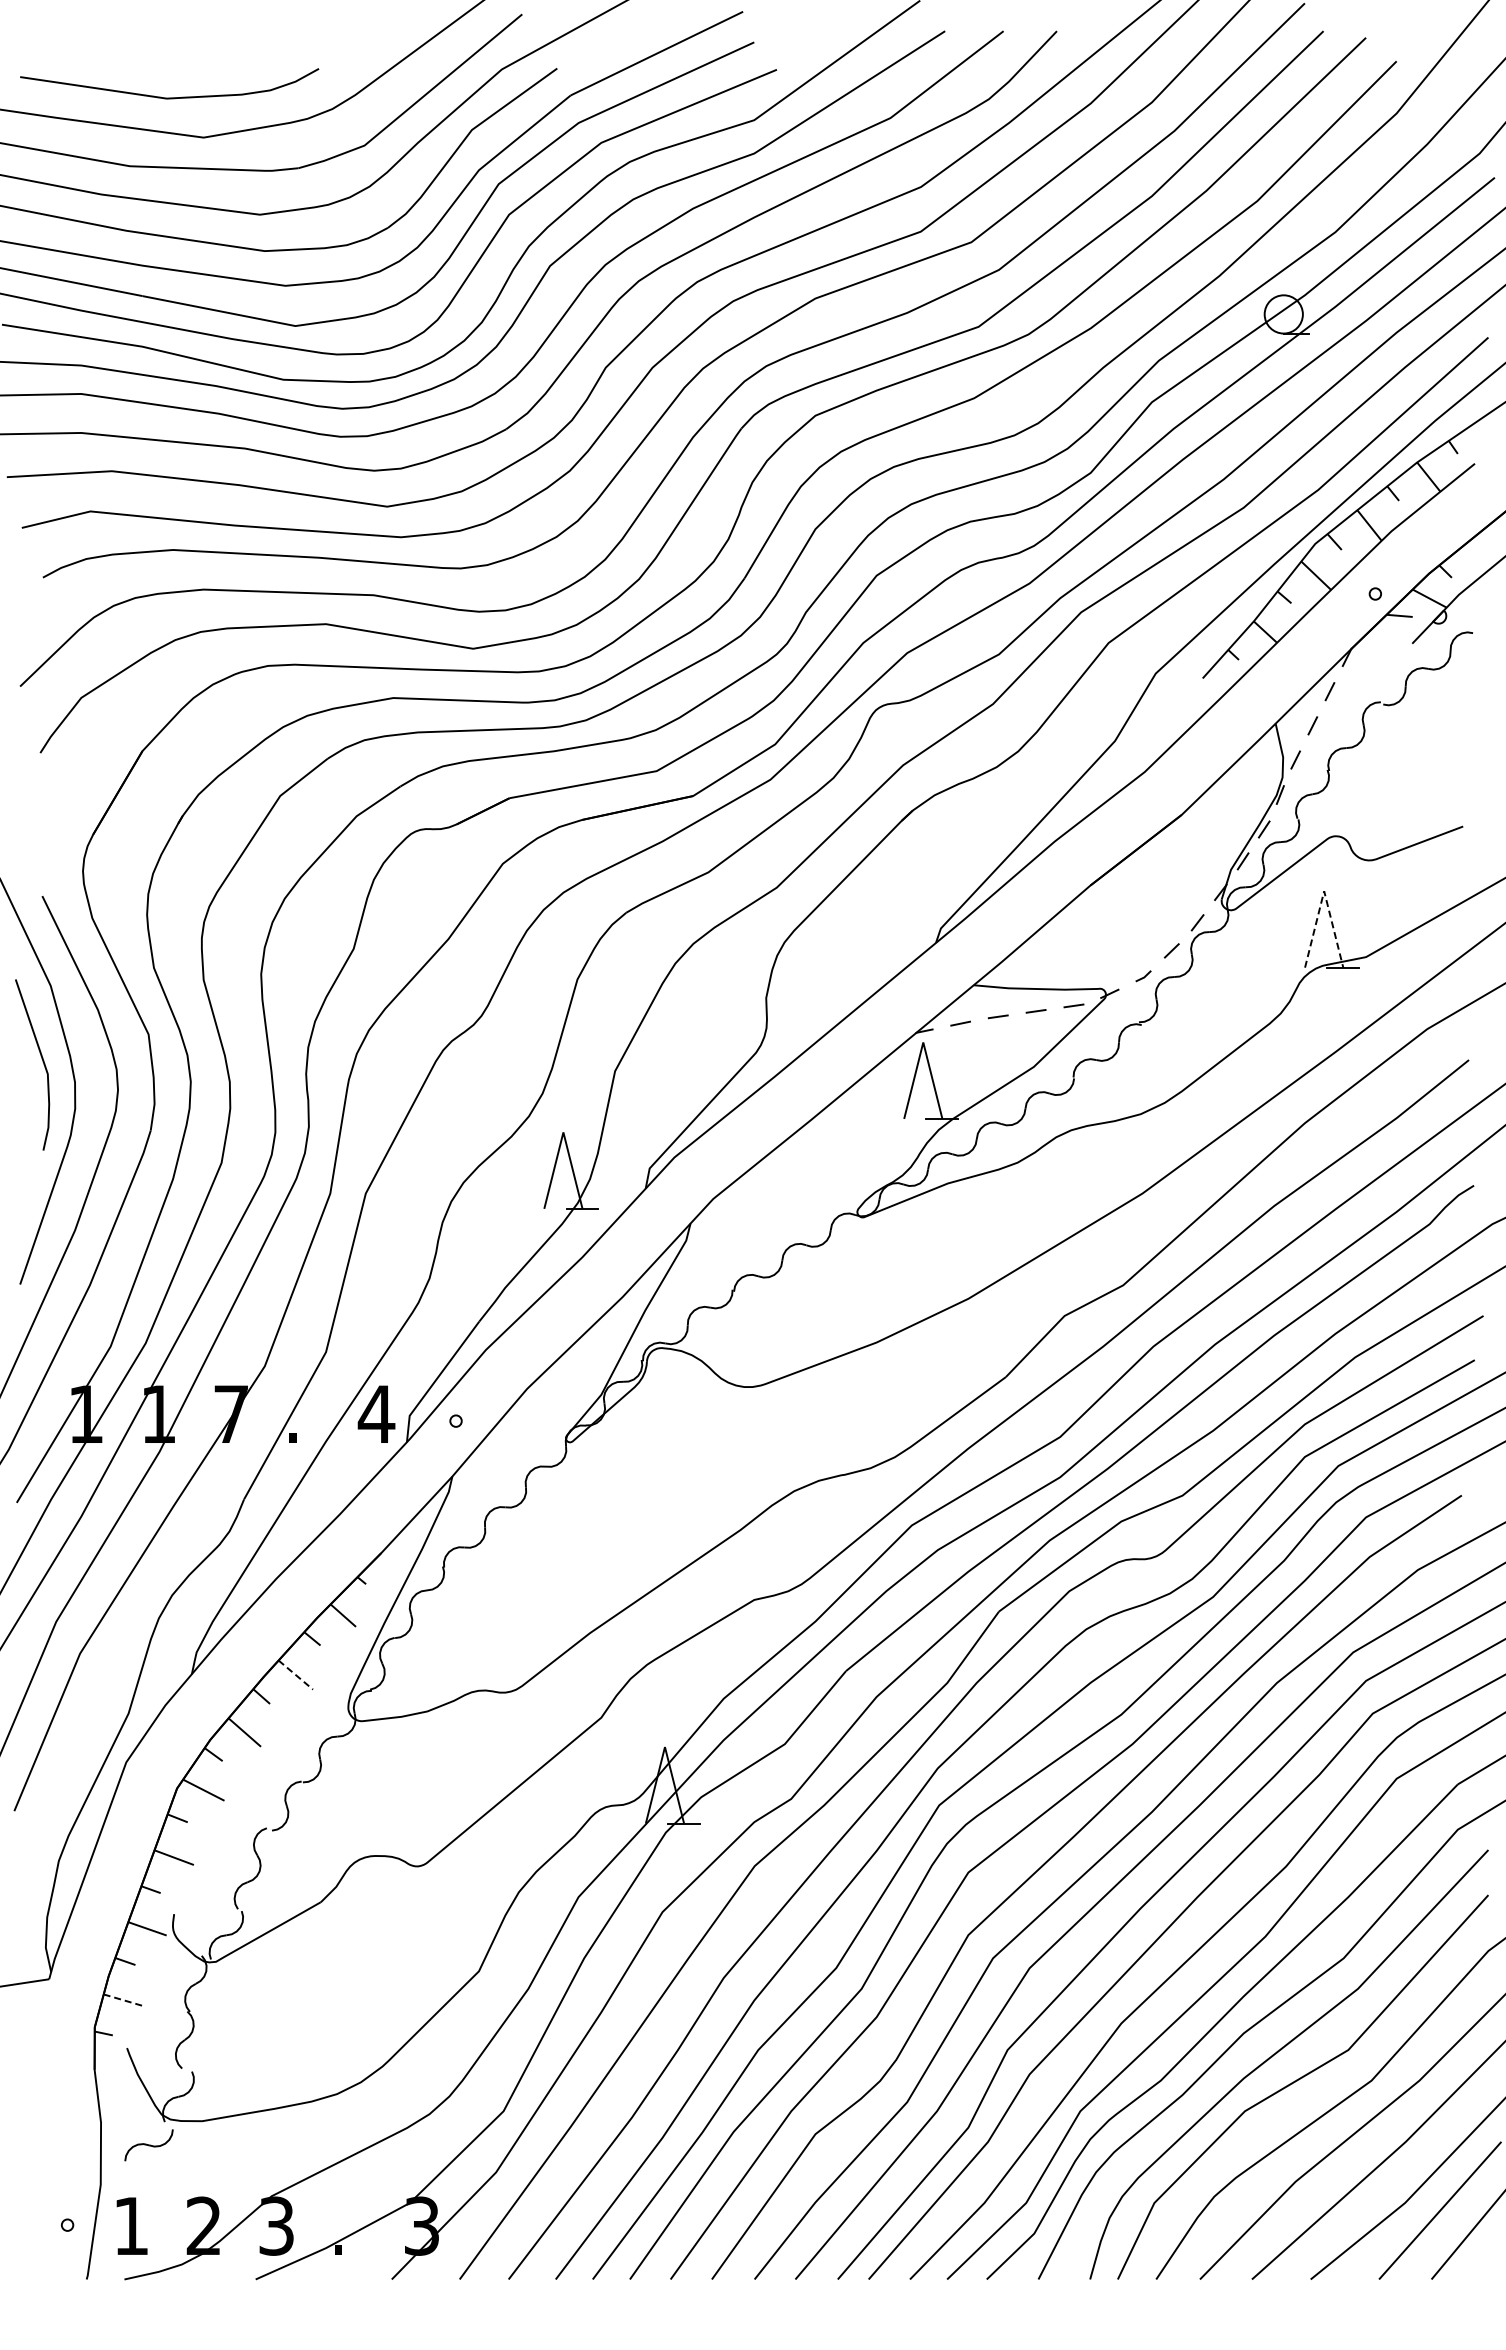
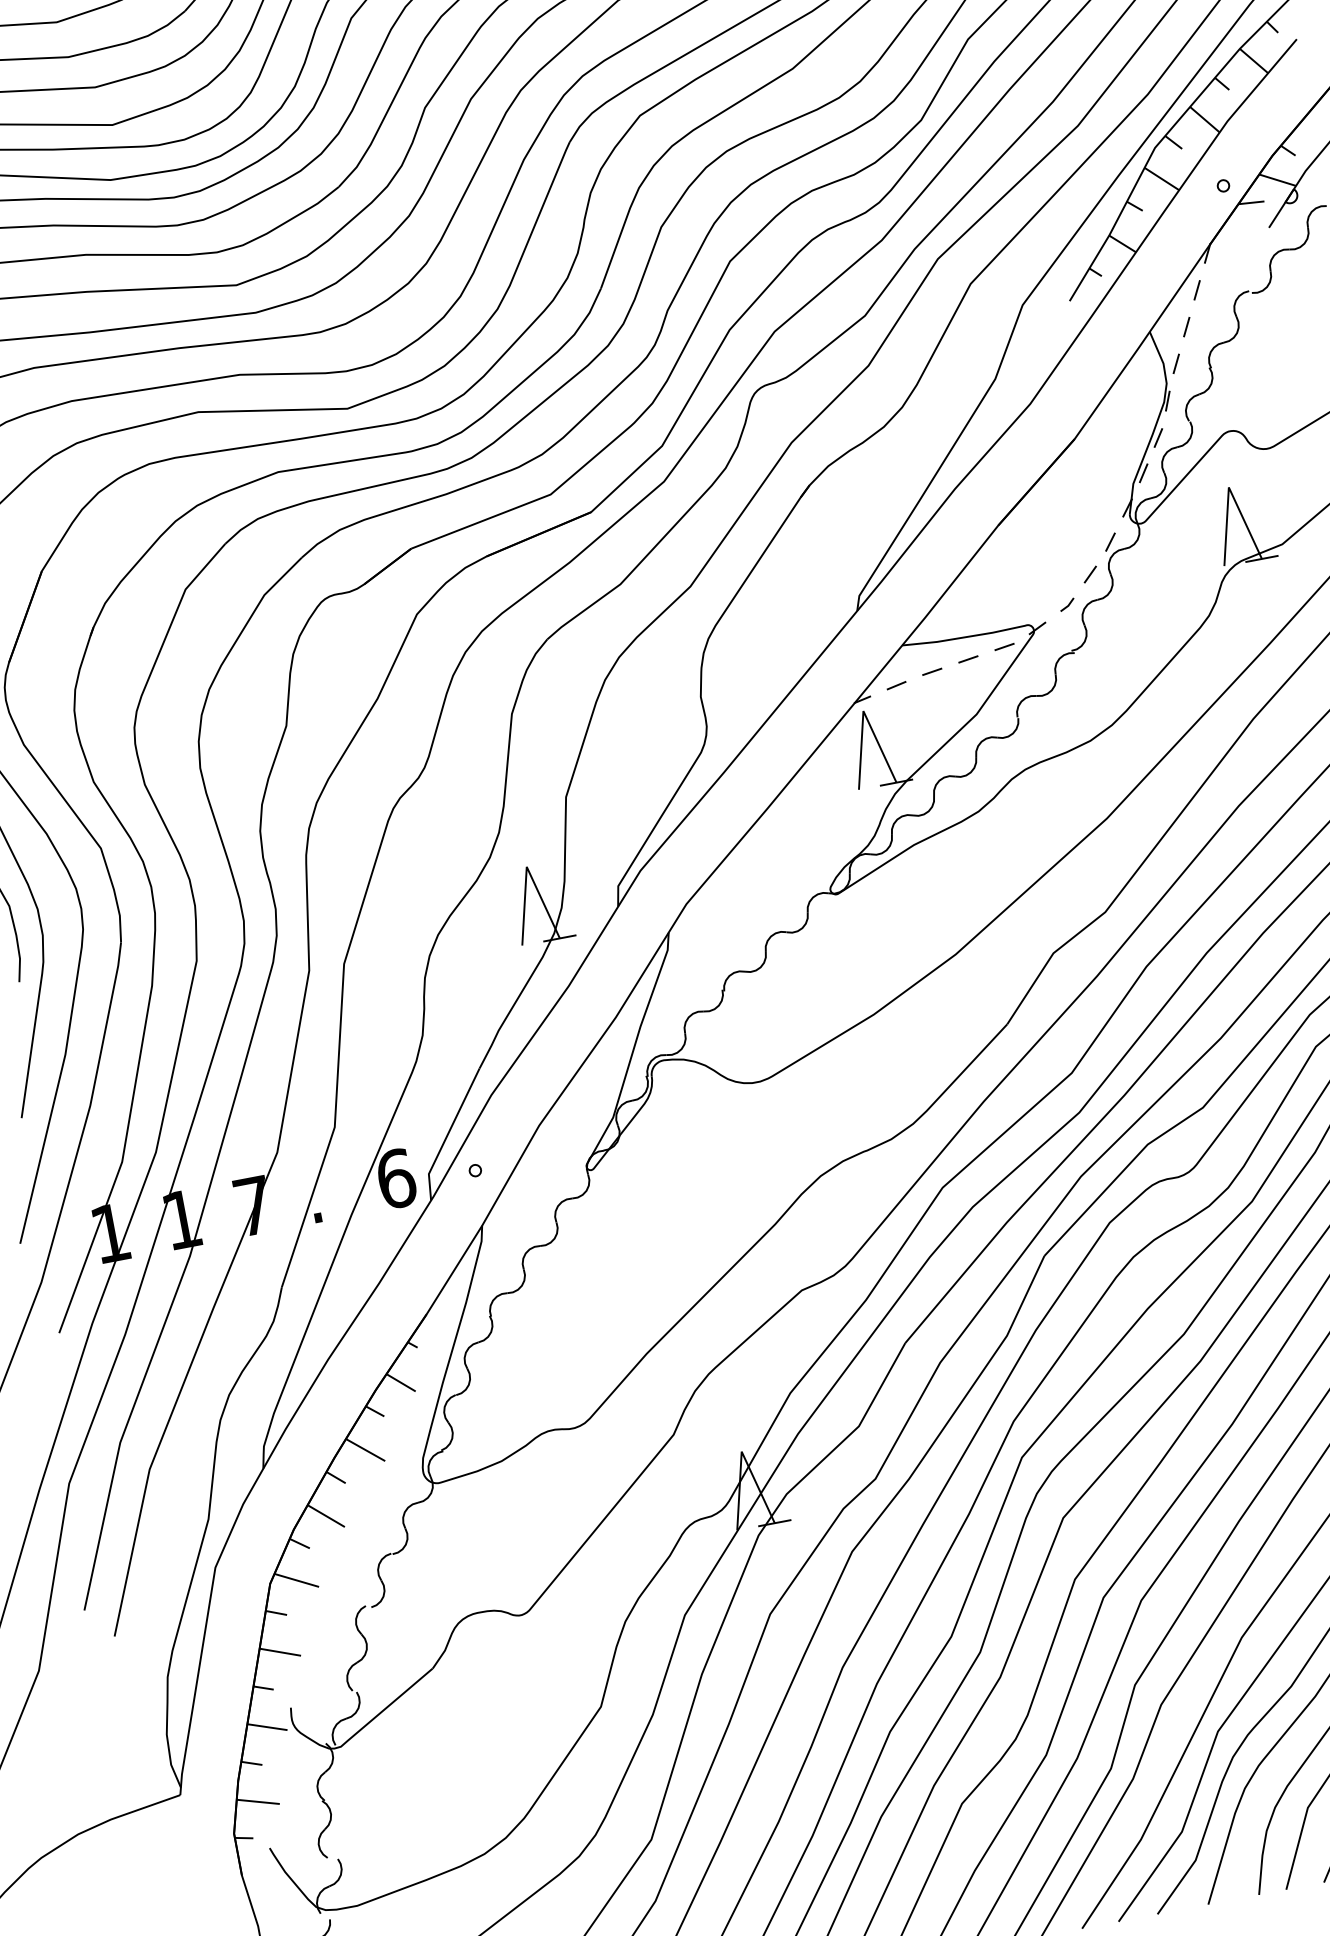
line: (1324, 891) -> (1229, 487), dashed -> solid
text: (376, 1414) -> (396, 1179), 4 -> 6
line: (295, 1675) -> (365, 1450), dashed -> solid
line: (124, 2000) -> (258, 1801), dashed -> solid

